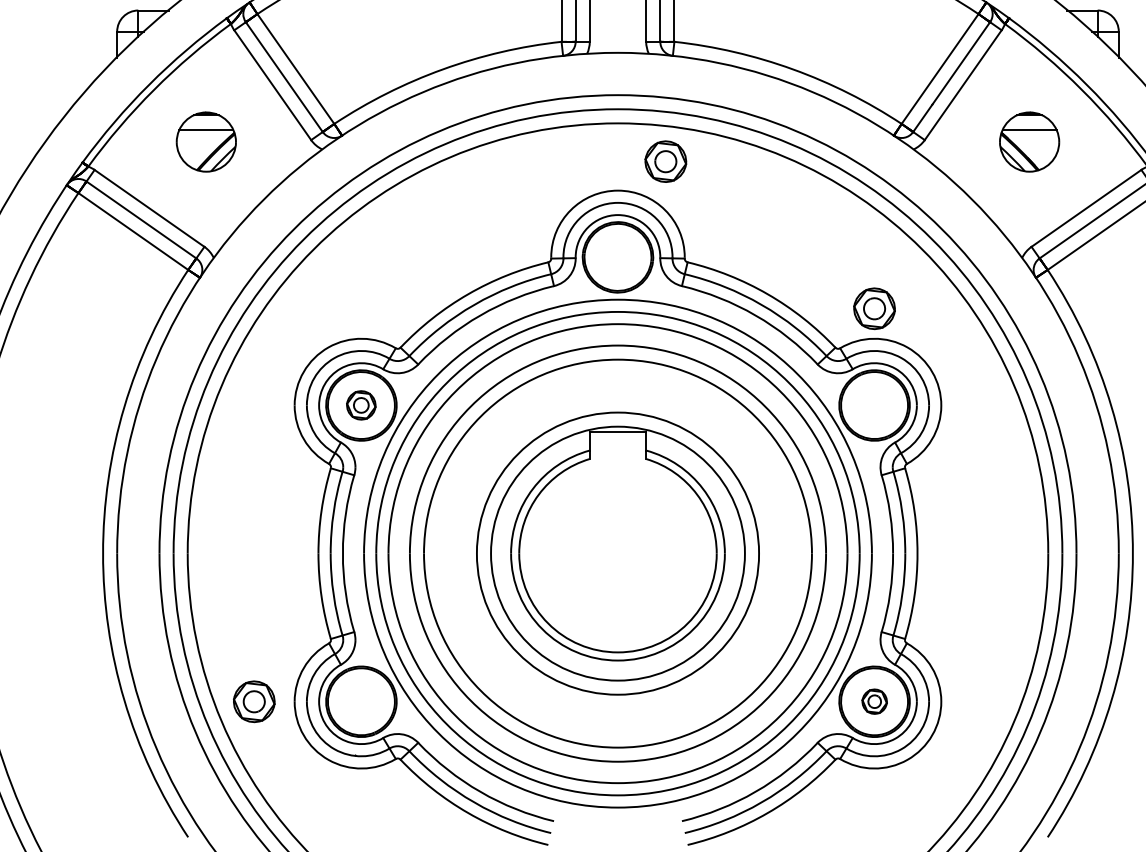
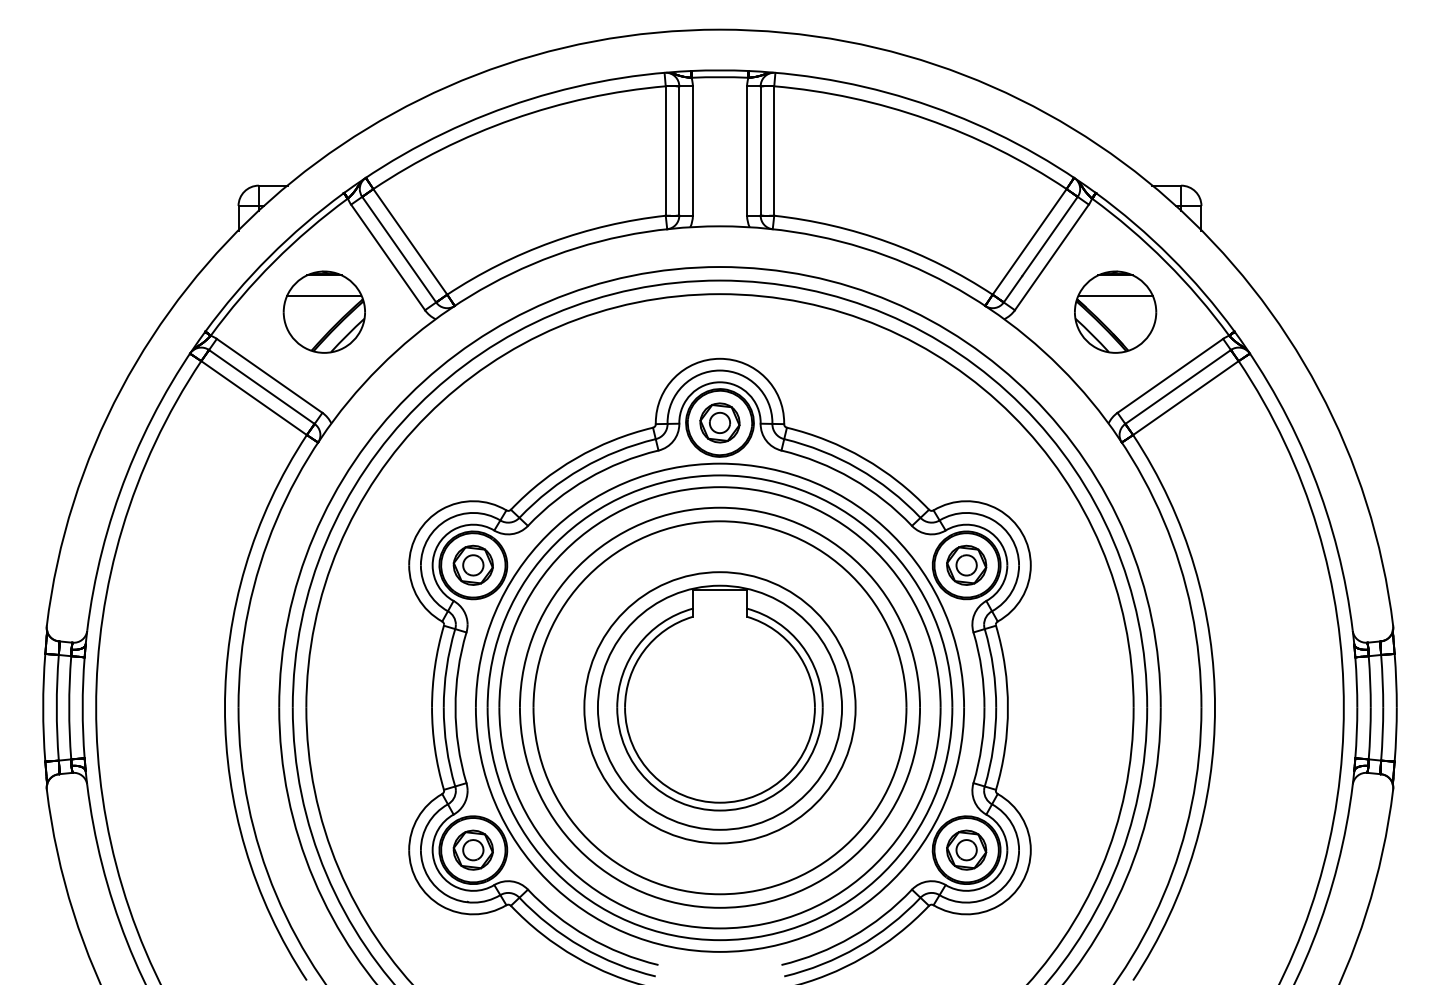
part: (205, 141) -> (323, 311), size x1.43
part: (1029, 141) -> (1115, 311), size x1.43
part: (665, 161) -> (719, 422), moved
part: (874, 307) -> (966, 564), moved
part: (360, 404) -> (472, 564), size x1.43
part: (253, 701) -> (472, 849), moved
part: (874, 701) -> (966, 849), size x1.67

